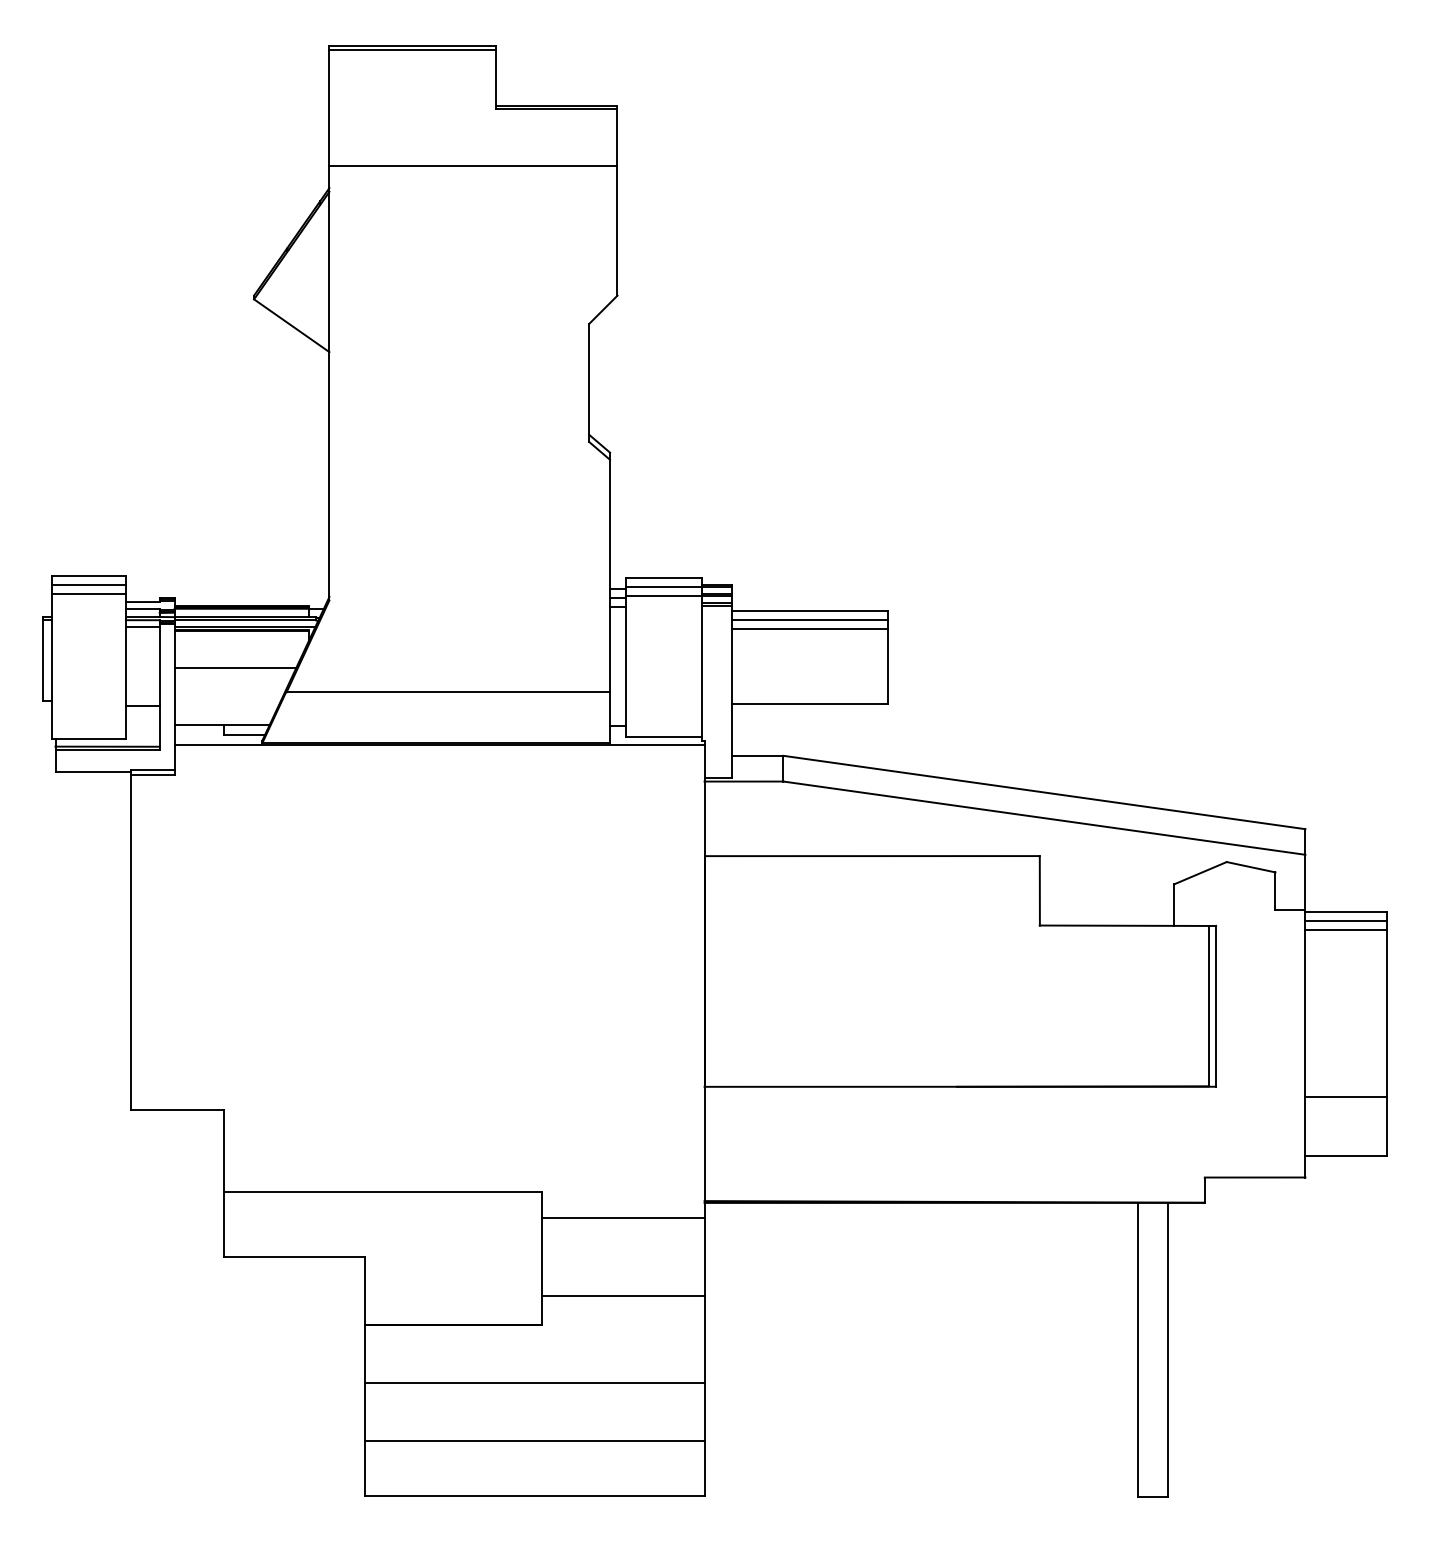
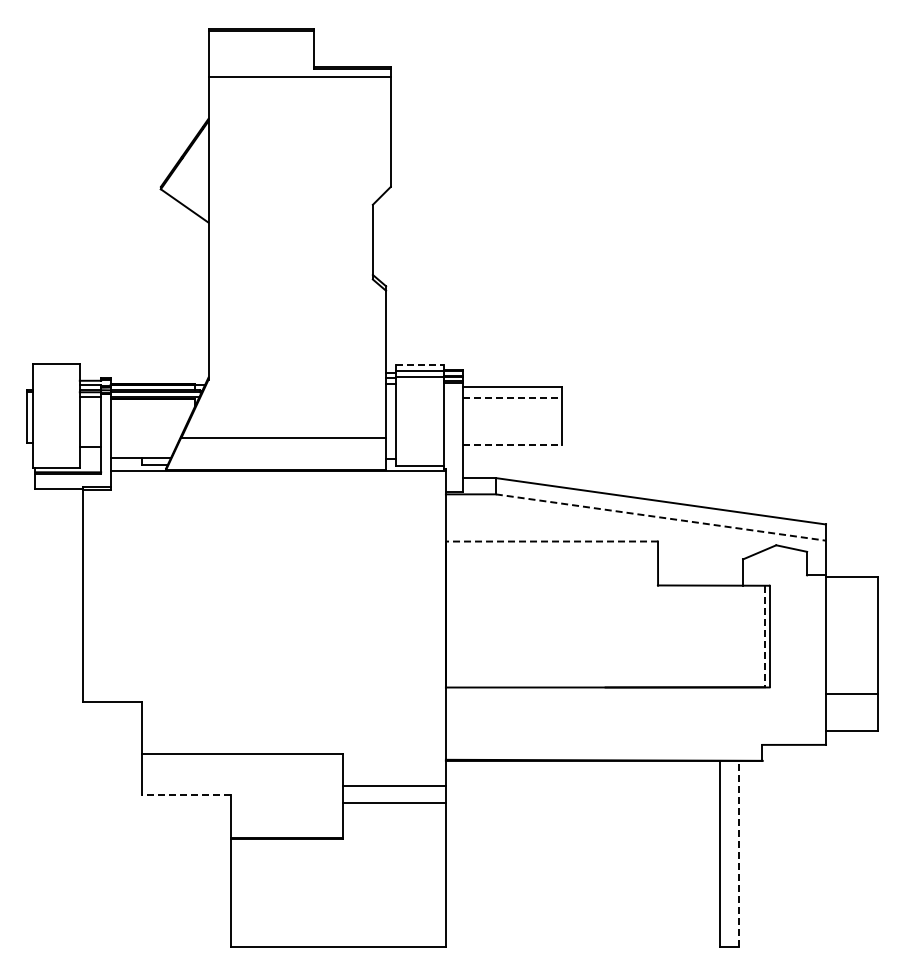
line: (473, 165) -> (299, 76), moved
line: (664, 577) -> (420, 365), solid -> dashed
line: (87, 584) -> (55, 369), removed
line: (87, 593) -> (55, 375), removed
line: (809, 620) -> (512, 392), removed
line: (811, 630) -> (513, 398), solid -> dashed
line: (234, 667) -> (148, 422), removed
line: (811, 704) -> (513, 445), solid -> dashed
line: (1043, 818) -> (660, 517), solid -> dashed
line: (873, 856) -> (552, 541), solid -> dashed
line: (1345, 920) -> (851, 582), removed
line: (1345, 930) -> (851, 588), removed
line: (1208, 1006) -> (764, 636), solid -> dashed
line: (623, 1217) -> (394, 803), moved
line: (294, 1257) -> (186, 795), solid -> dashed
line: (623, 1295) -> (394, 785), moved
line: (1168, 1349) -> (739, 853), solid -> dashed
line: (534, 1382) -> (338, 874), removed
line: (534, 1440) -> (338, 911), removed

